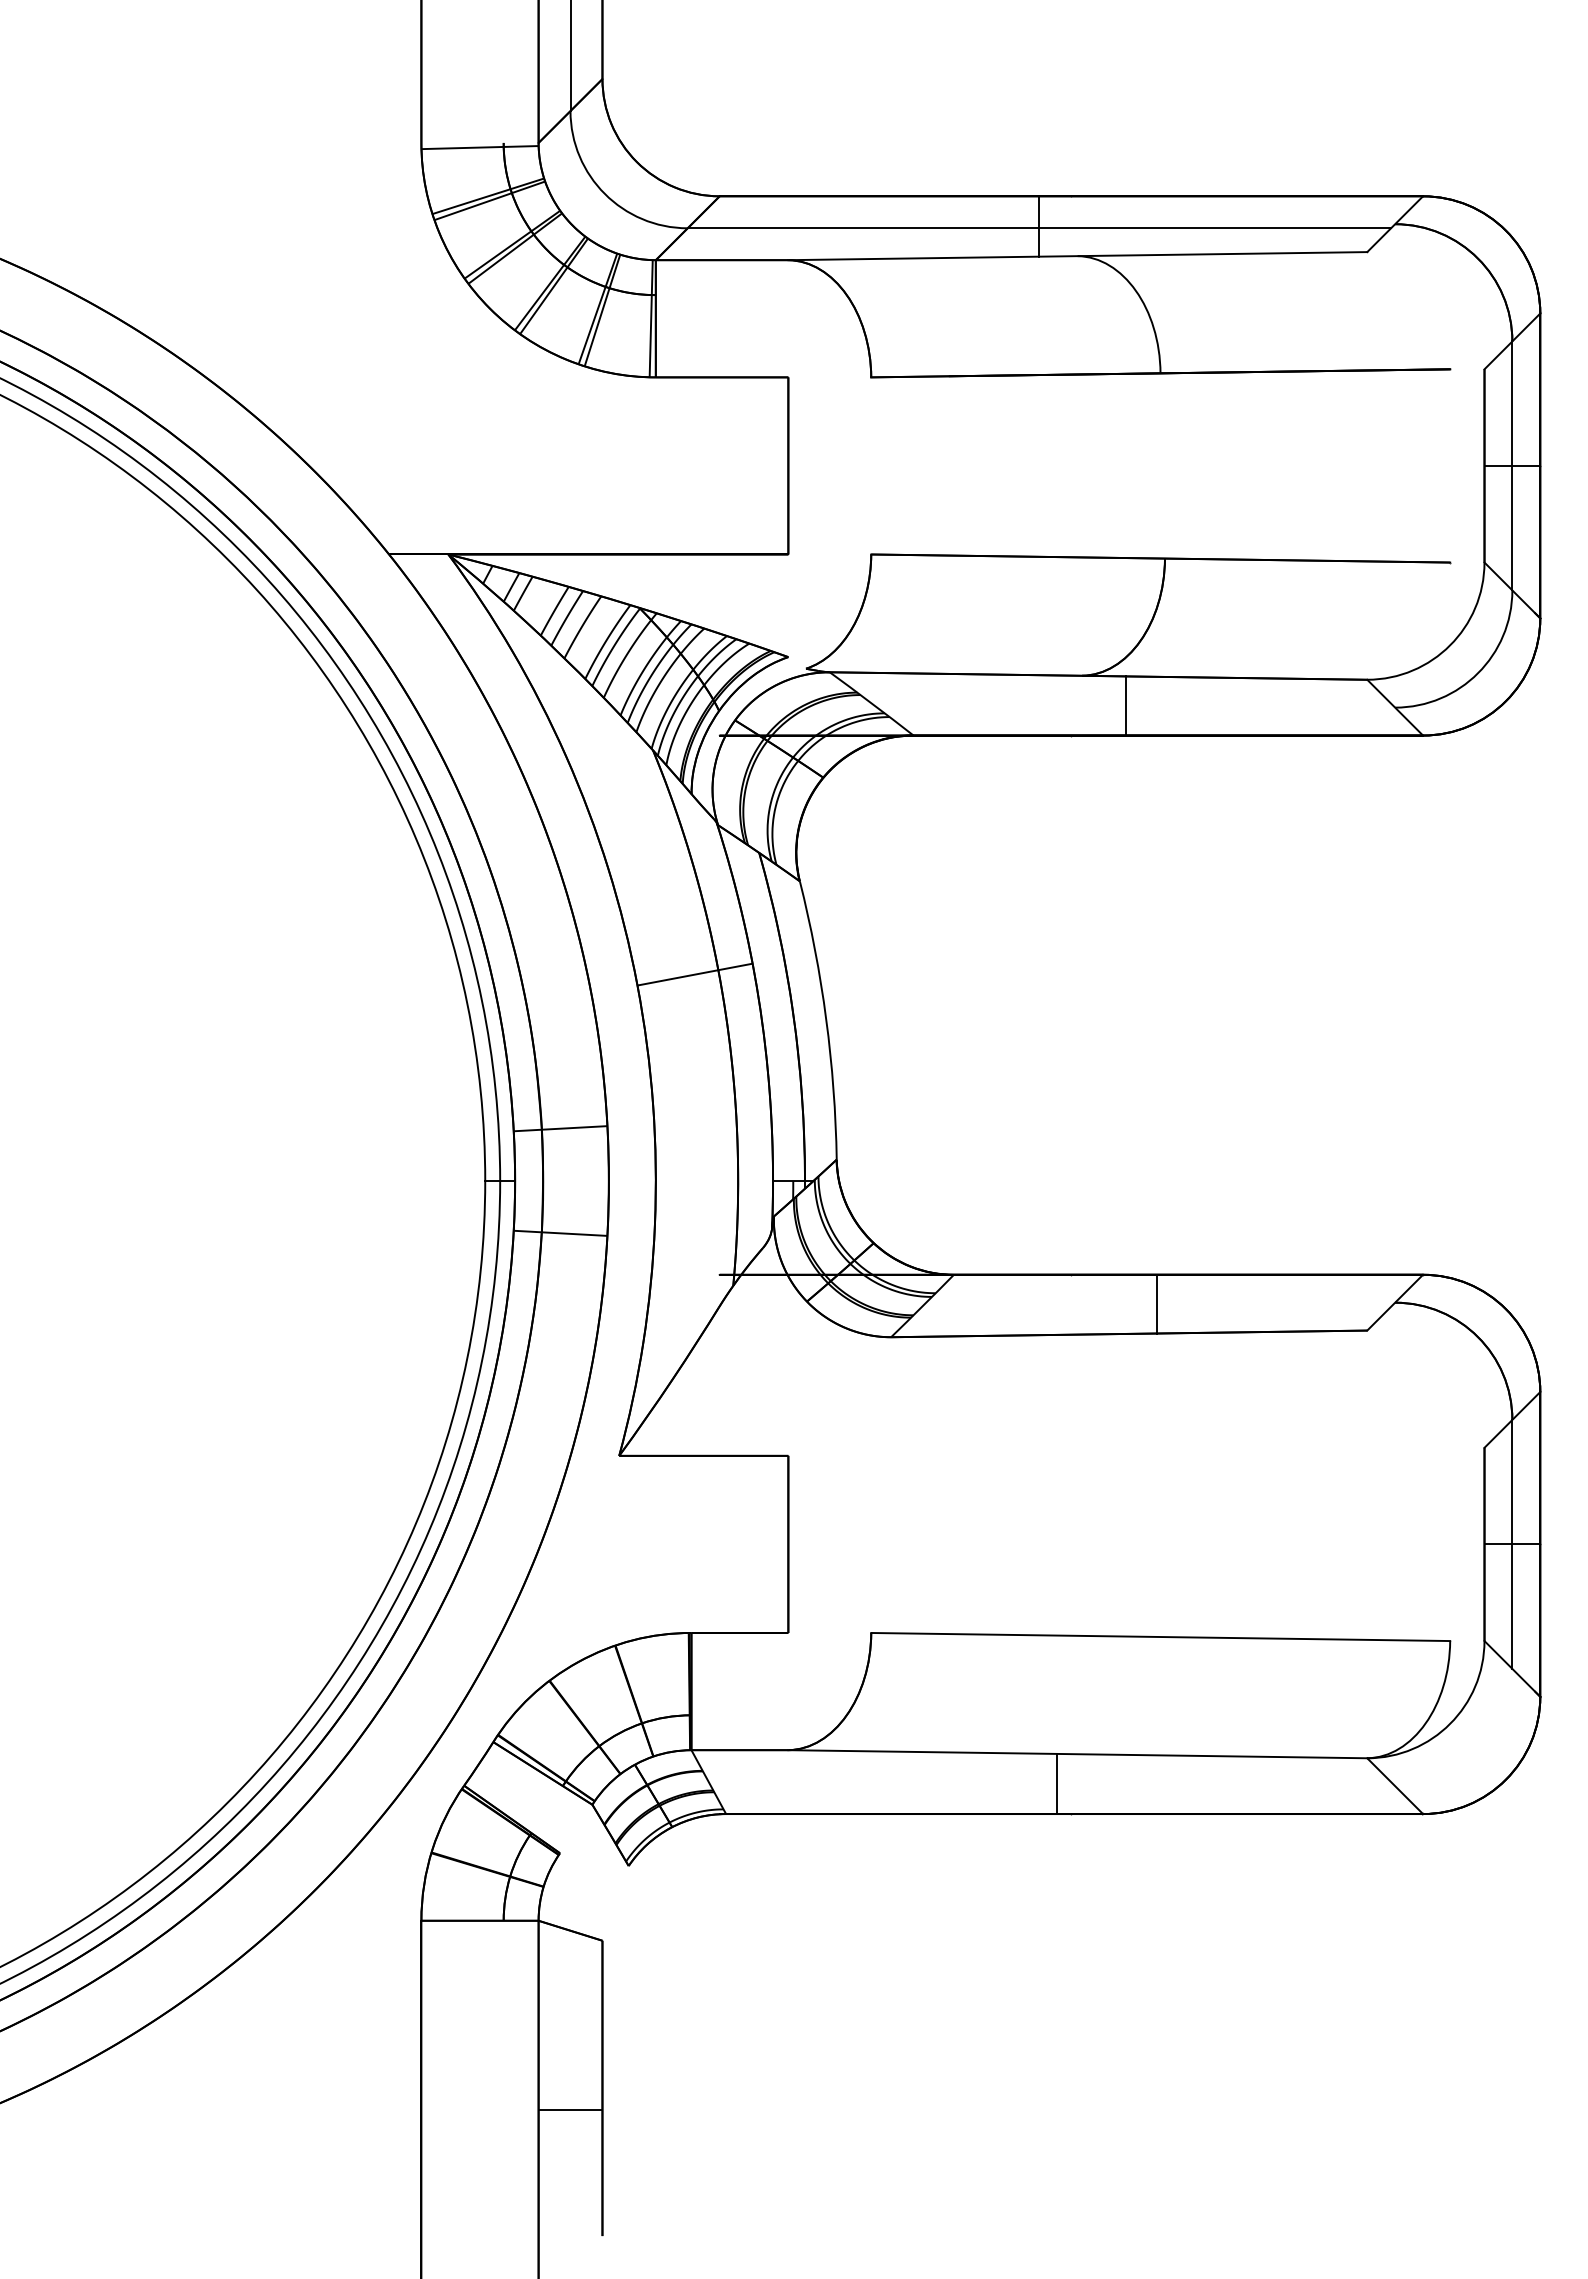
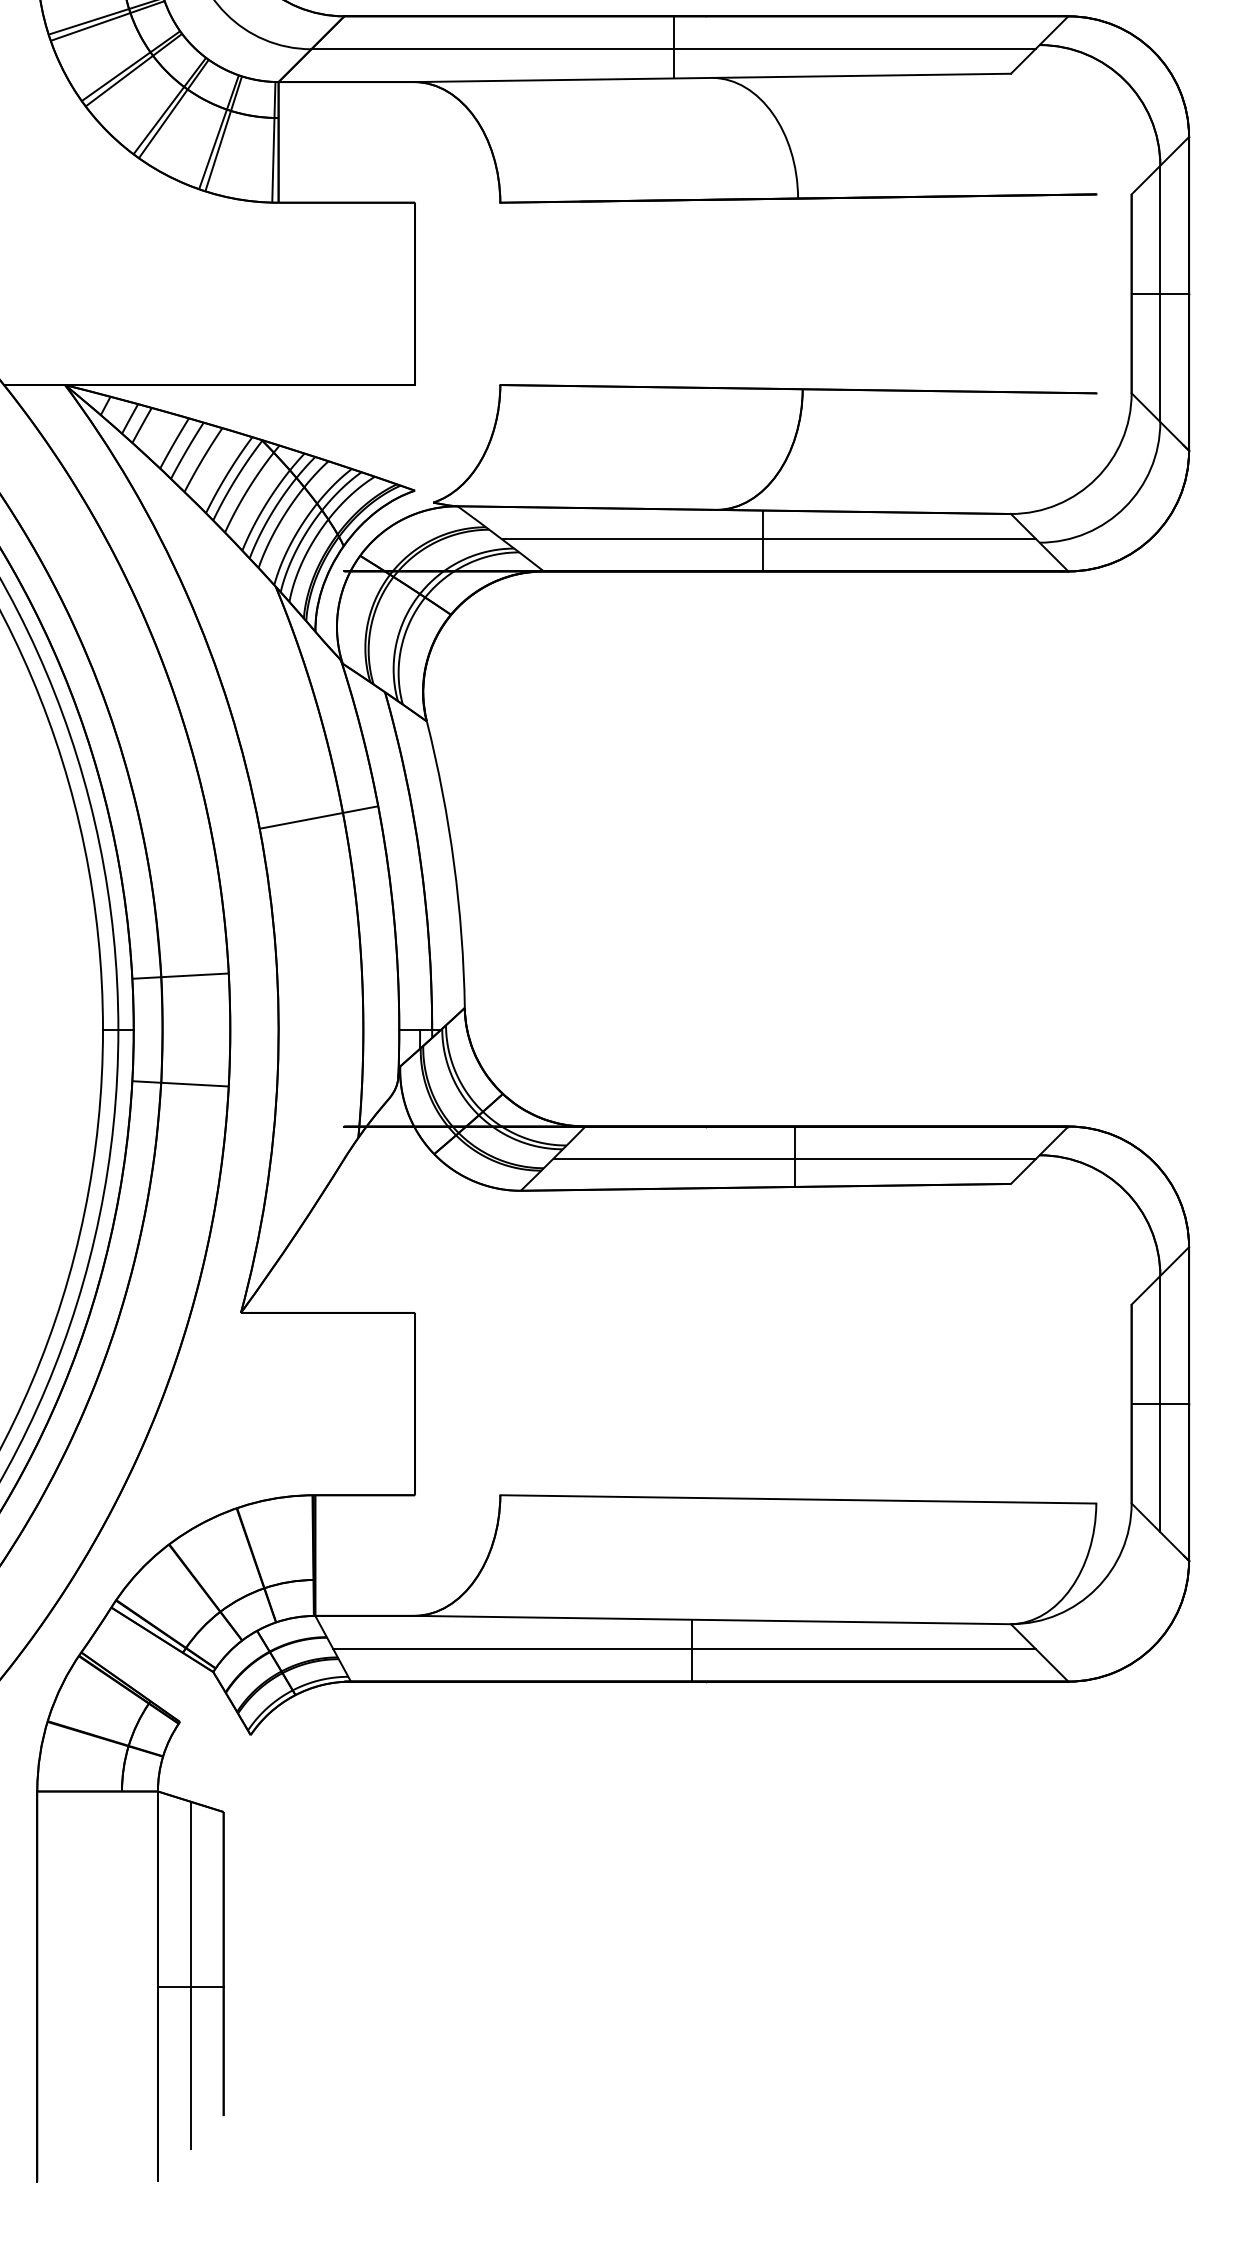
line: (1131, 703) -> (768, 538), added
line: (1156, 1306) -> (793, 1159), added
line: (1049, 1782) -> (683, 1649), added
line: (570, 2098) -> (190, 1974), added

